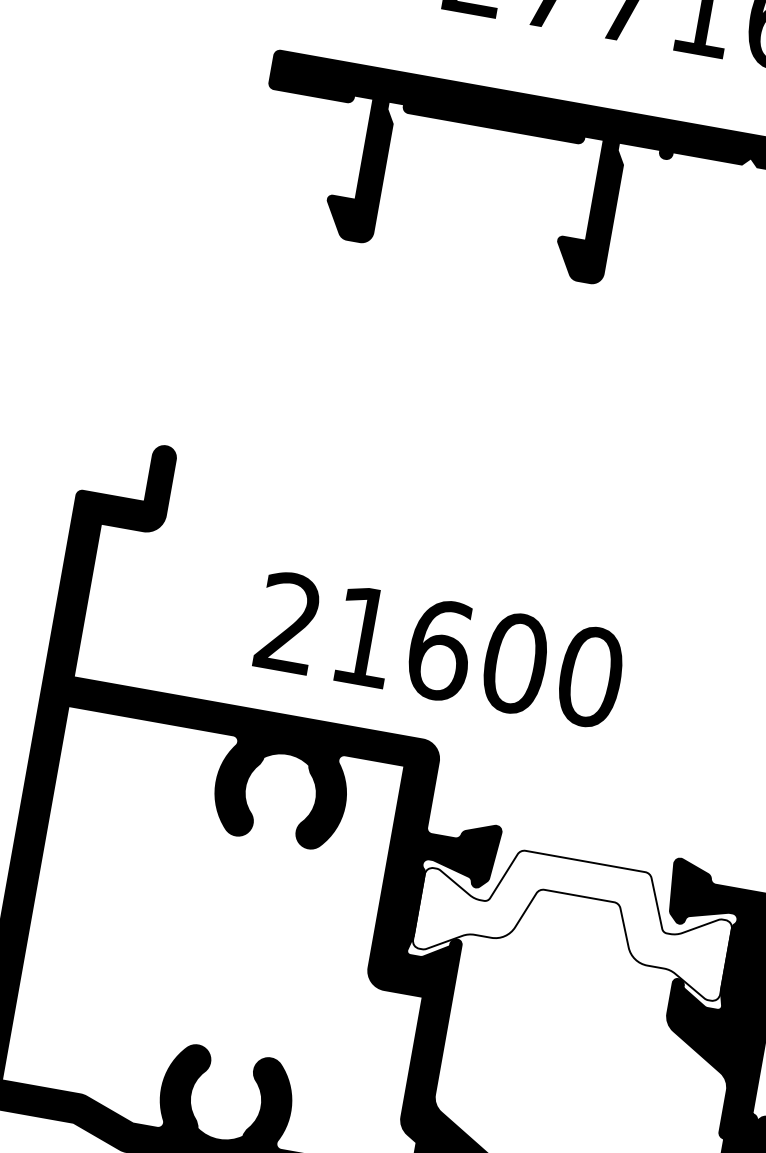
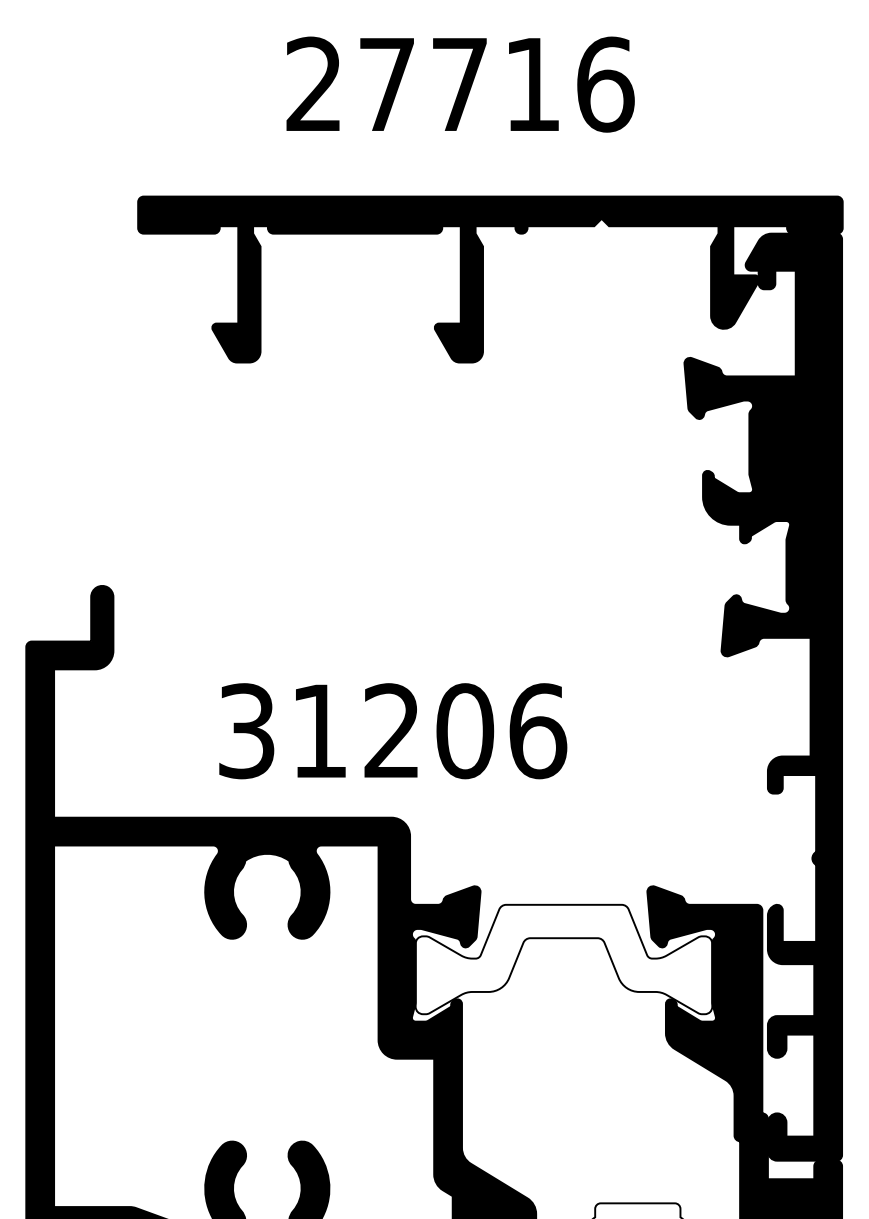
text: (440, 650) -> (393, 731), 21600 -> 31206

